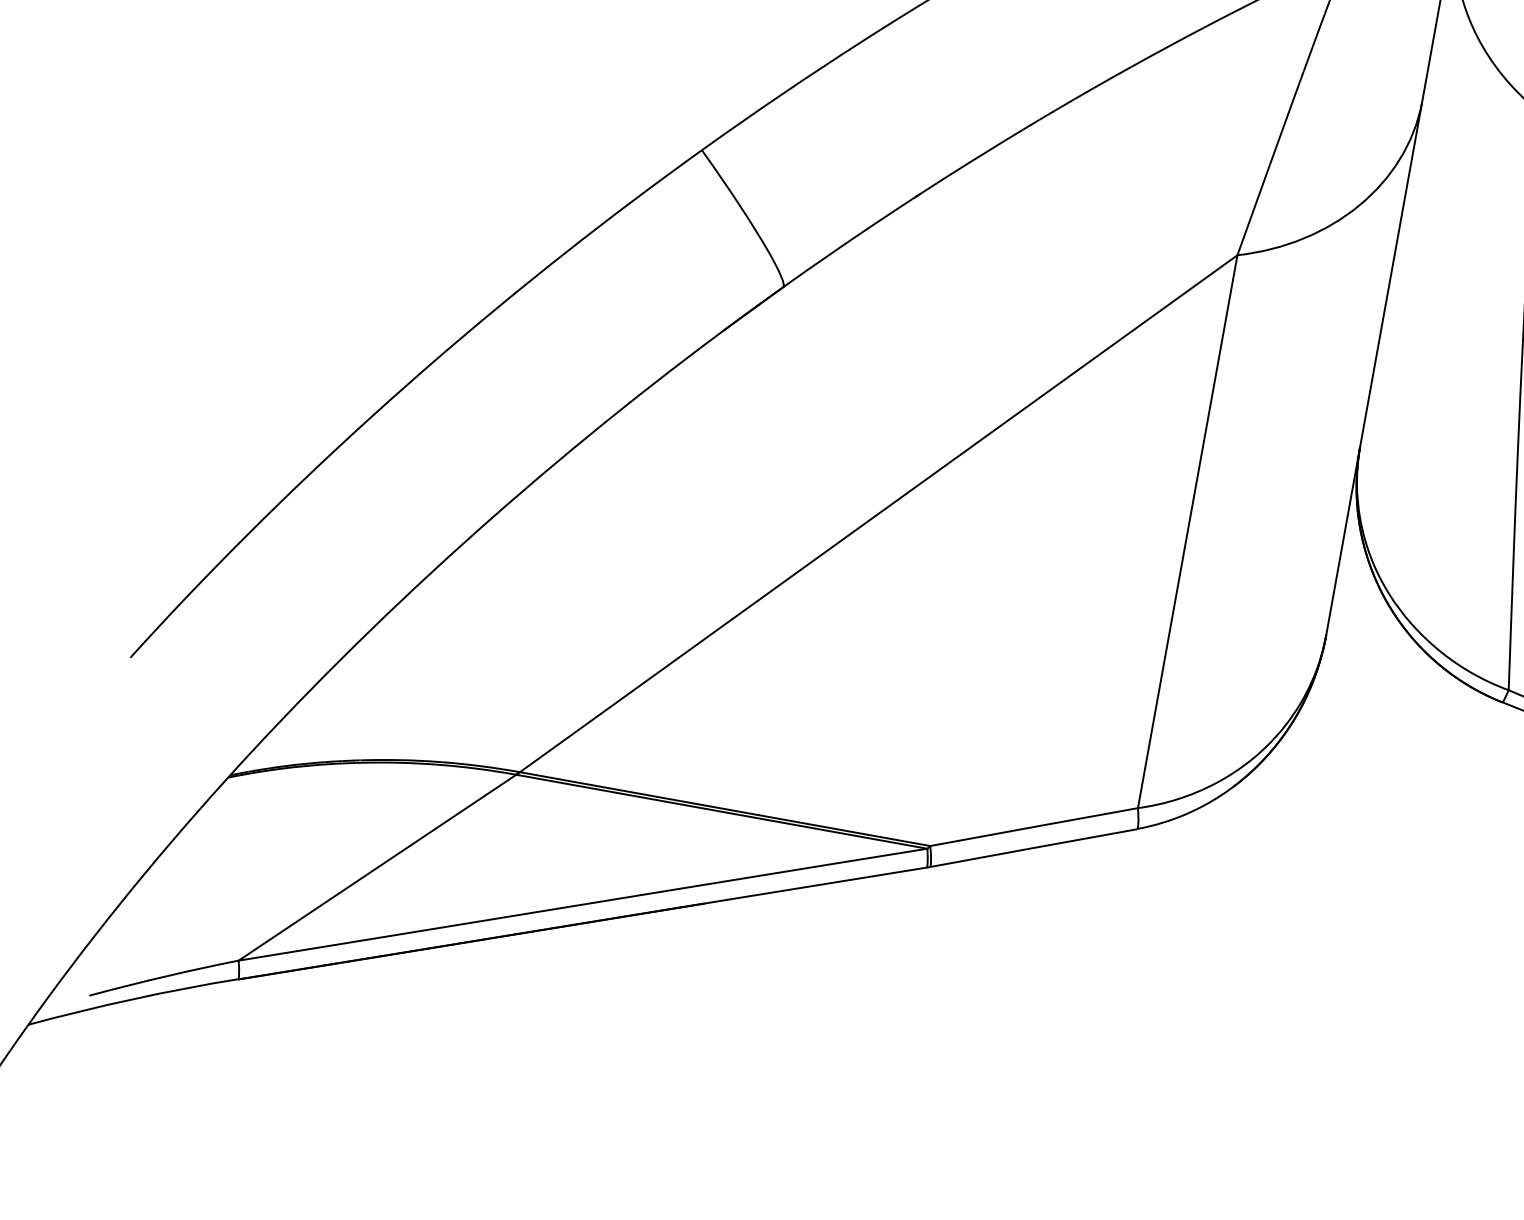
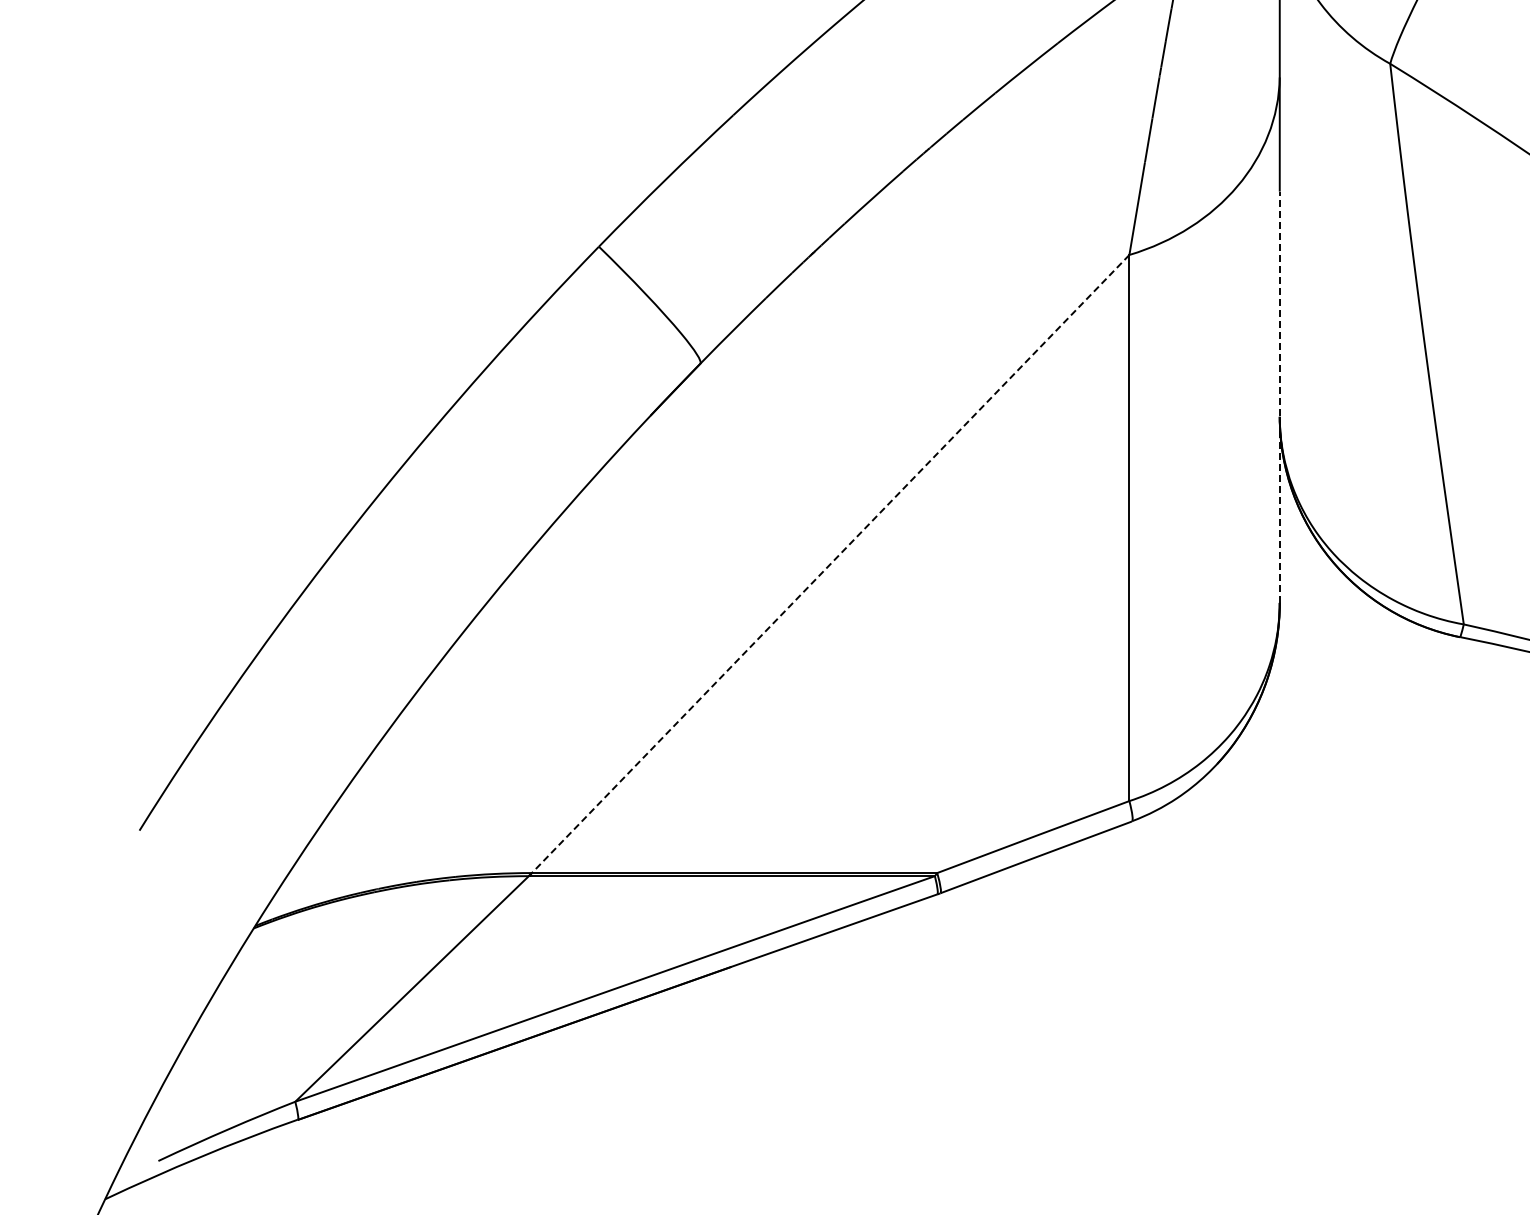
line: (1363, 426) -> (1279, 397), solid -> dashed
line: (878, 514) -> (830, 564), solid -> dashed

